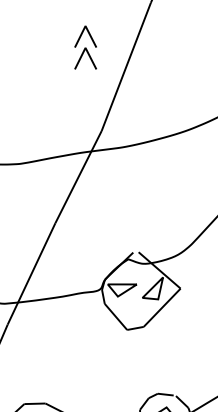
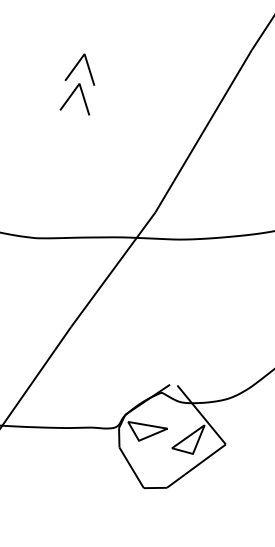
part: (85, 47) -> (79, 83), moved

